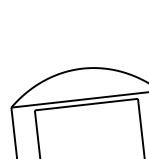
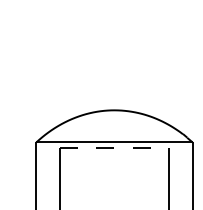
line: (86, 105) -> (114, 148), solid -> dashed

